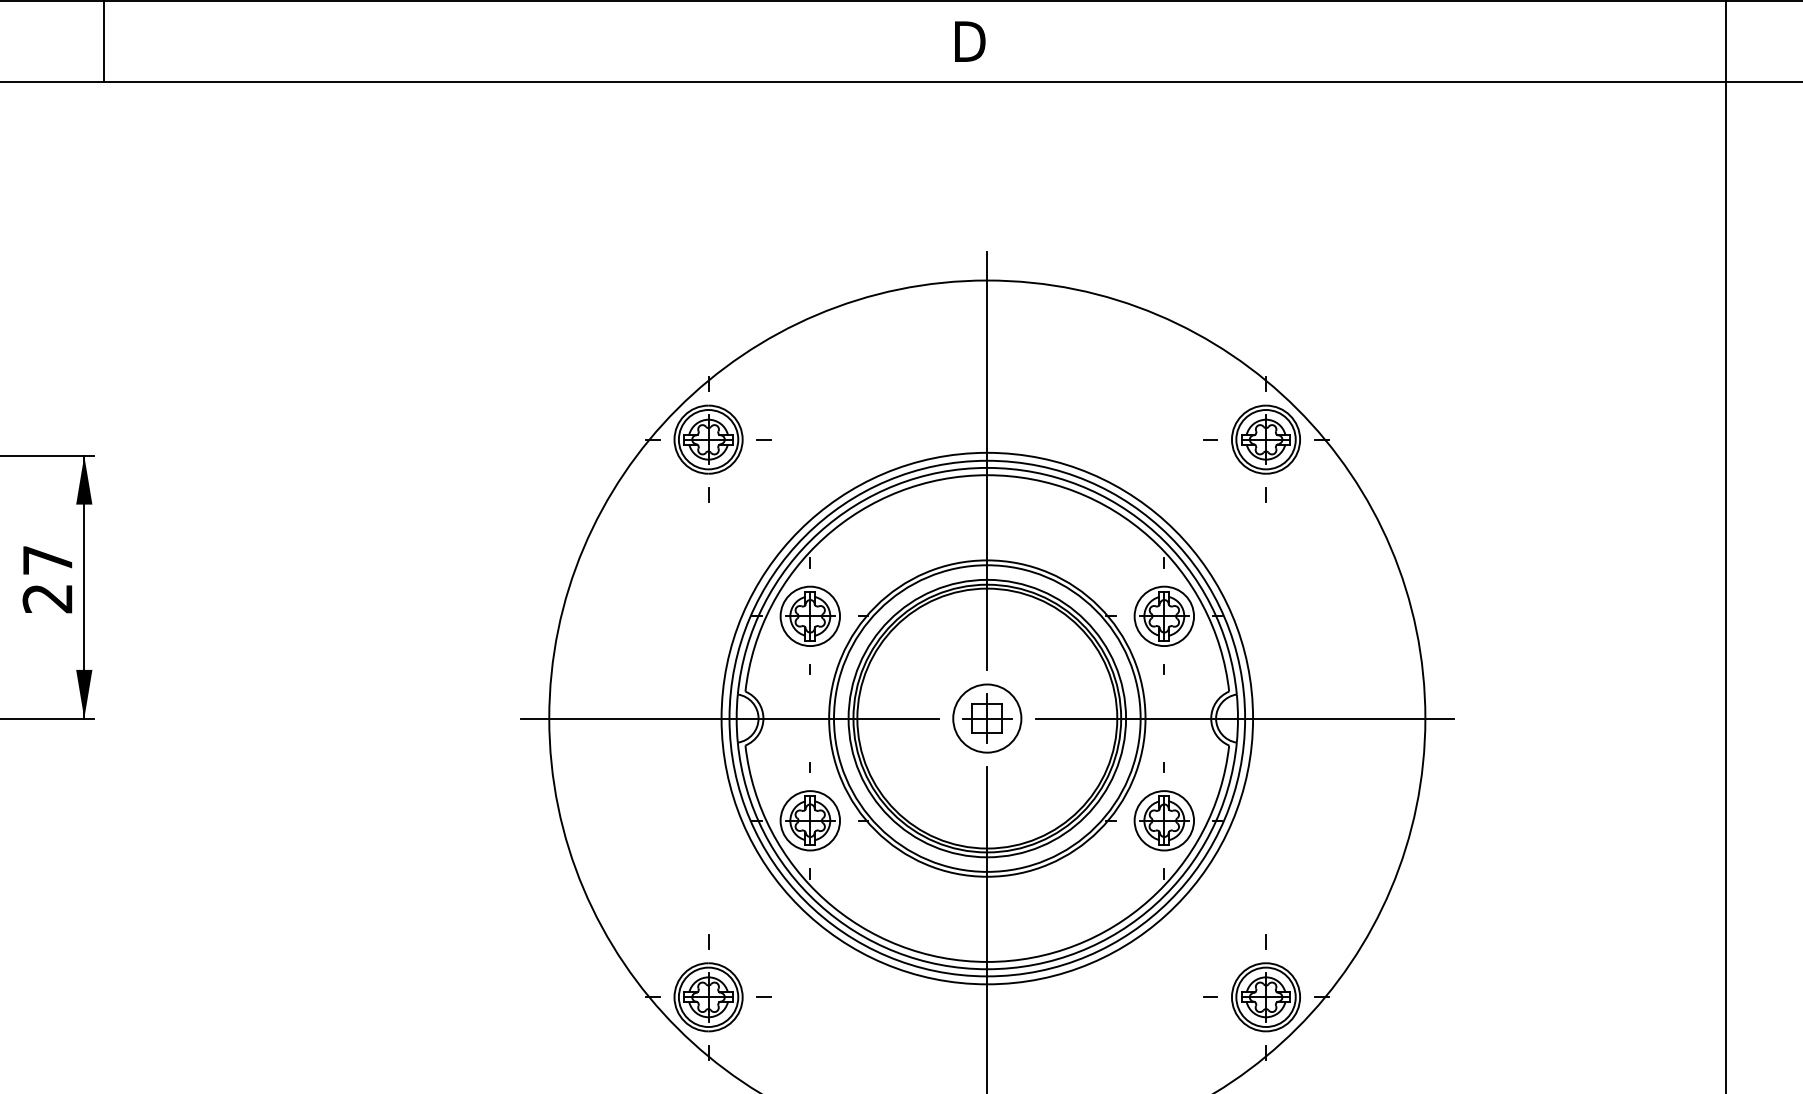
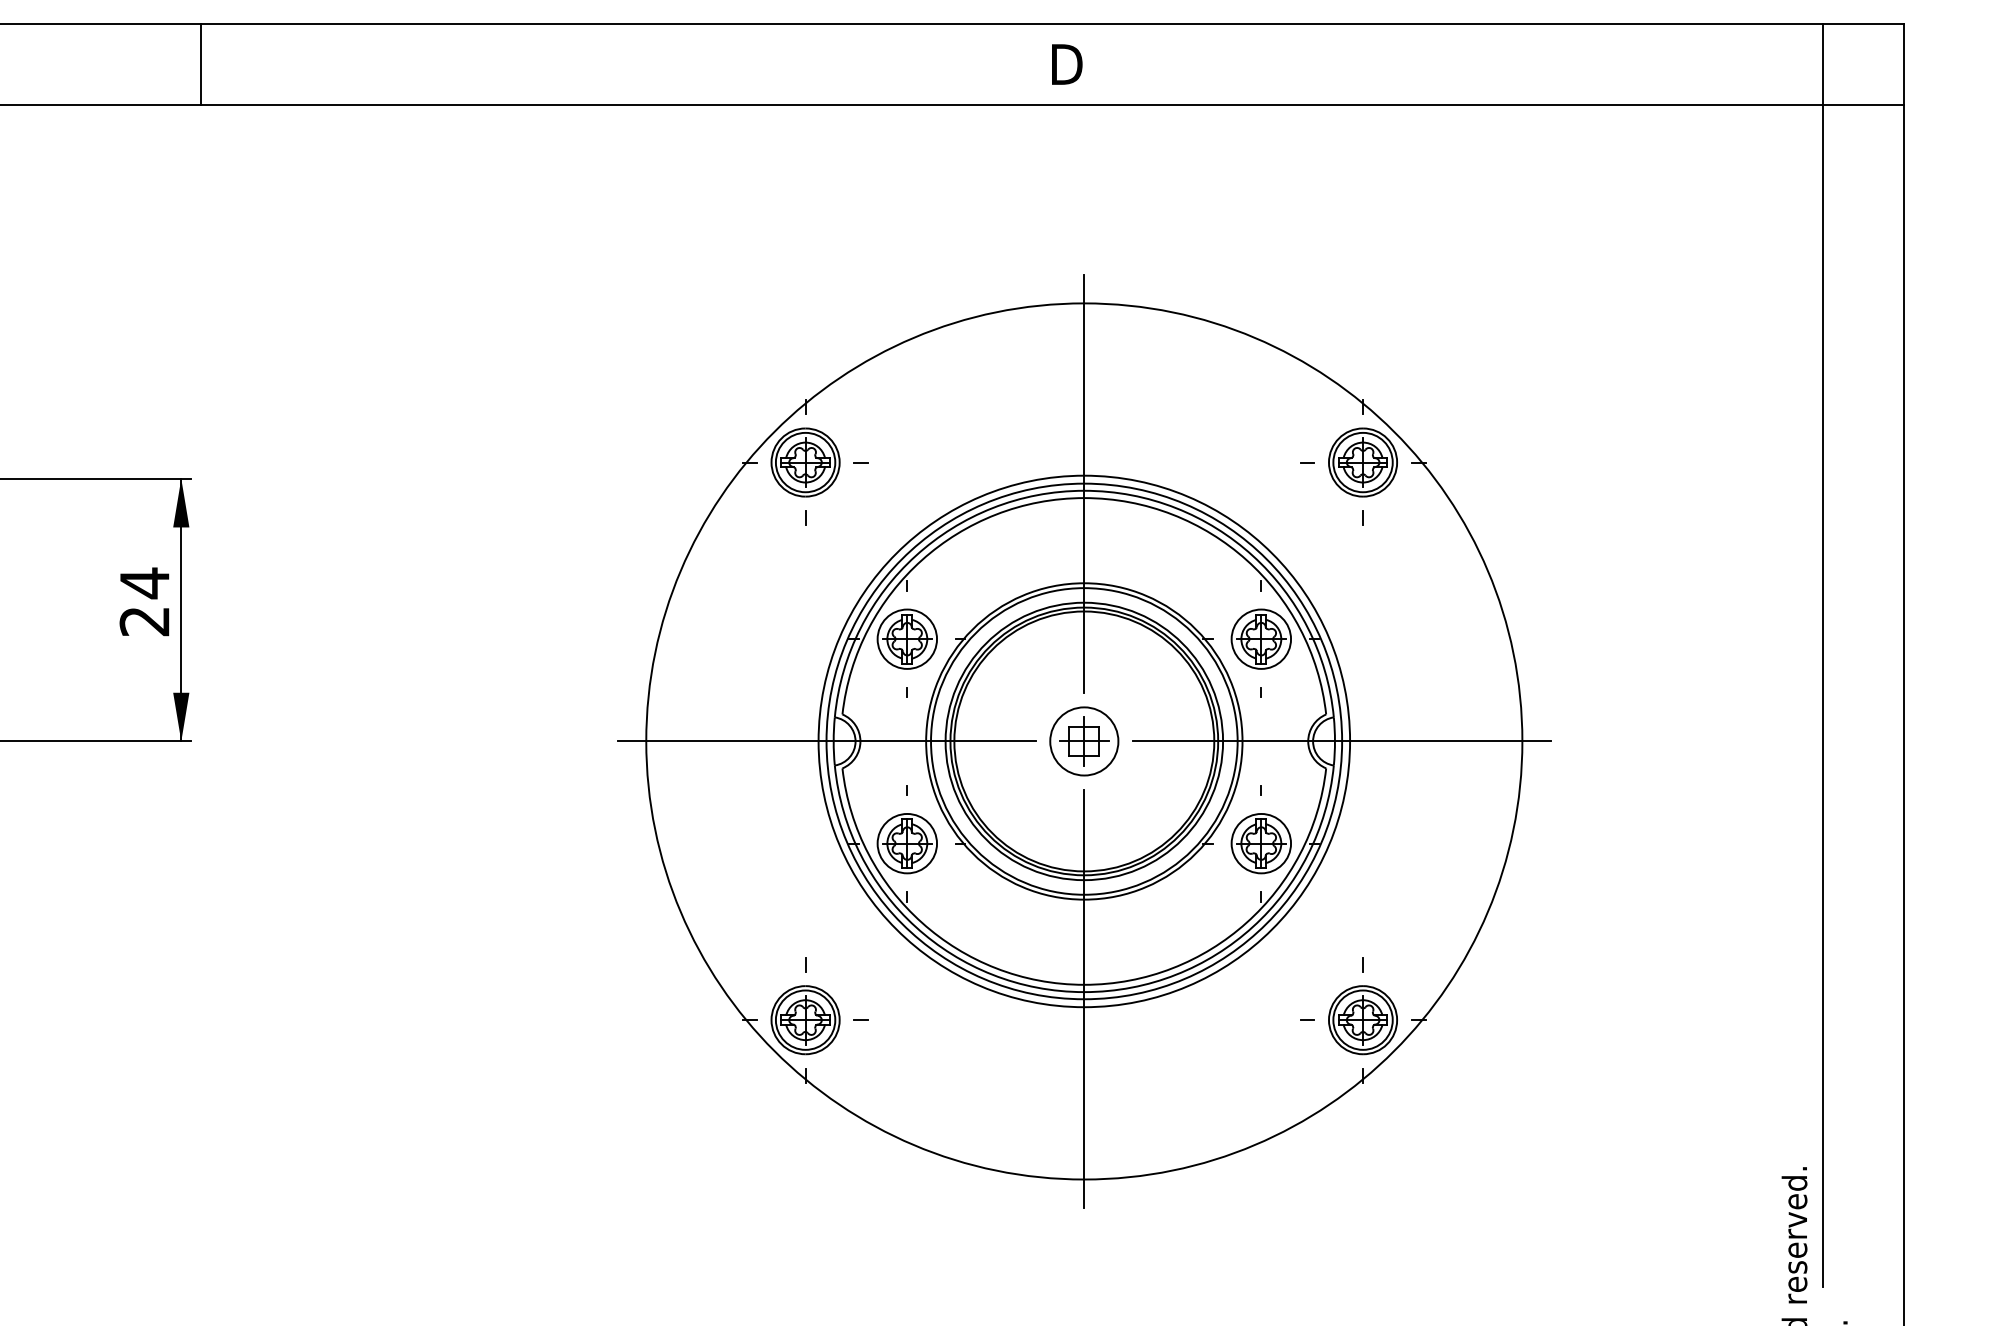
text: (47, 560) -> (144, 583), 27 -> 24

